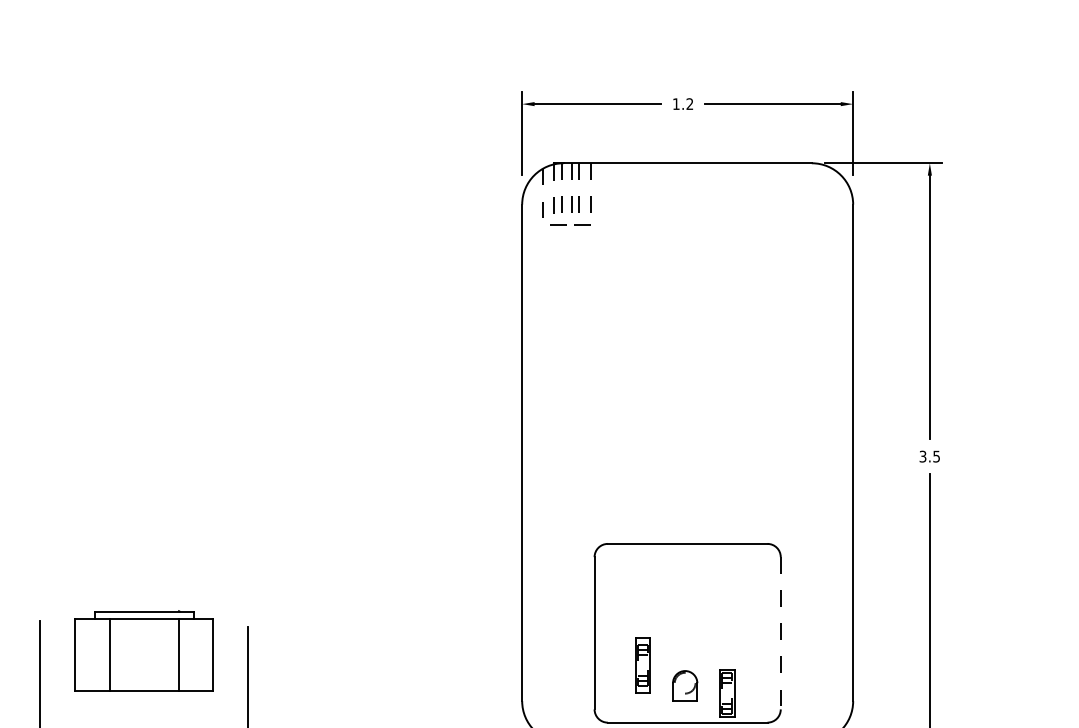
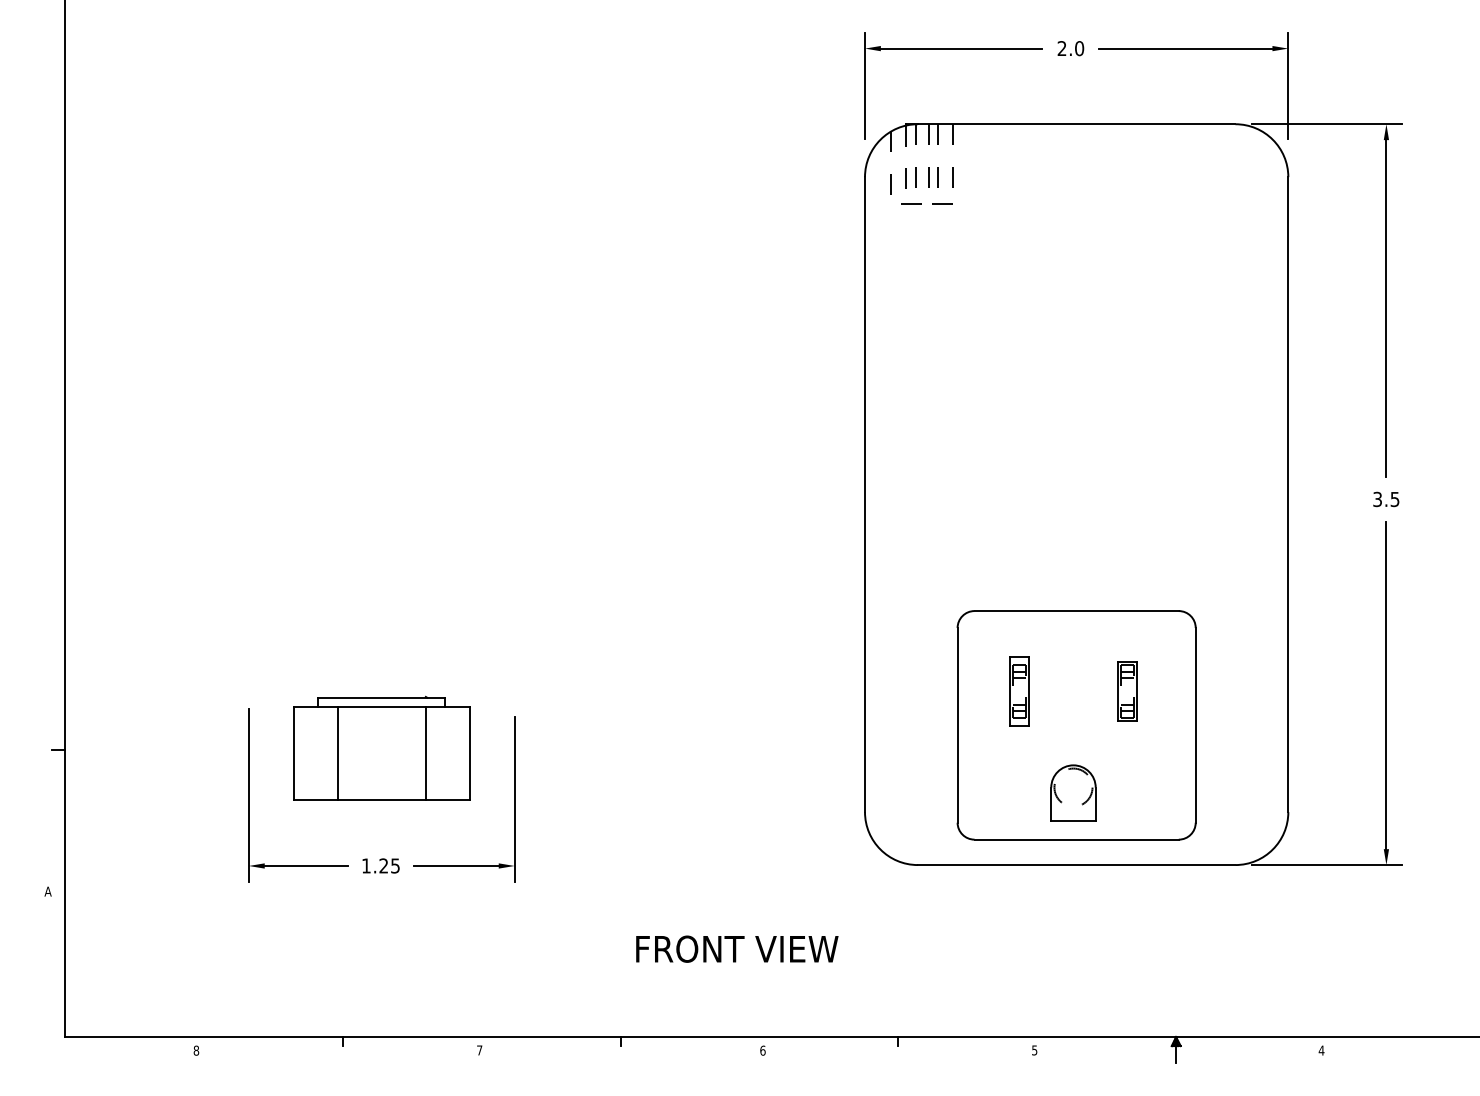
text: (682, 104) -> (1070, 48), 1.2 -> 2.0
line: (780, 633) -> (1195, 725), dashed -> solid
part: (642, 665) -> (1019, 691), moved
part: (685, 685) -> (1073, 792), size x1.43
part: (727, 693) -> (1127, 691), moved

